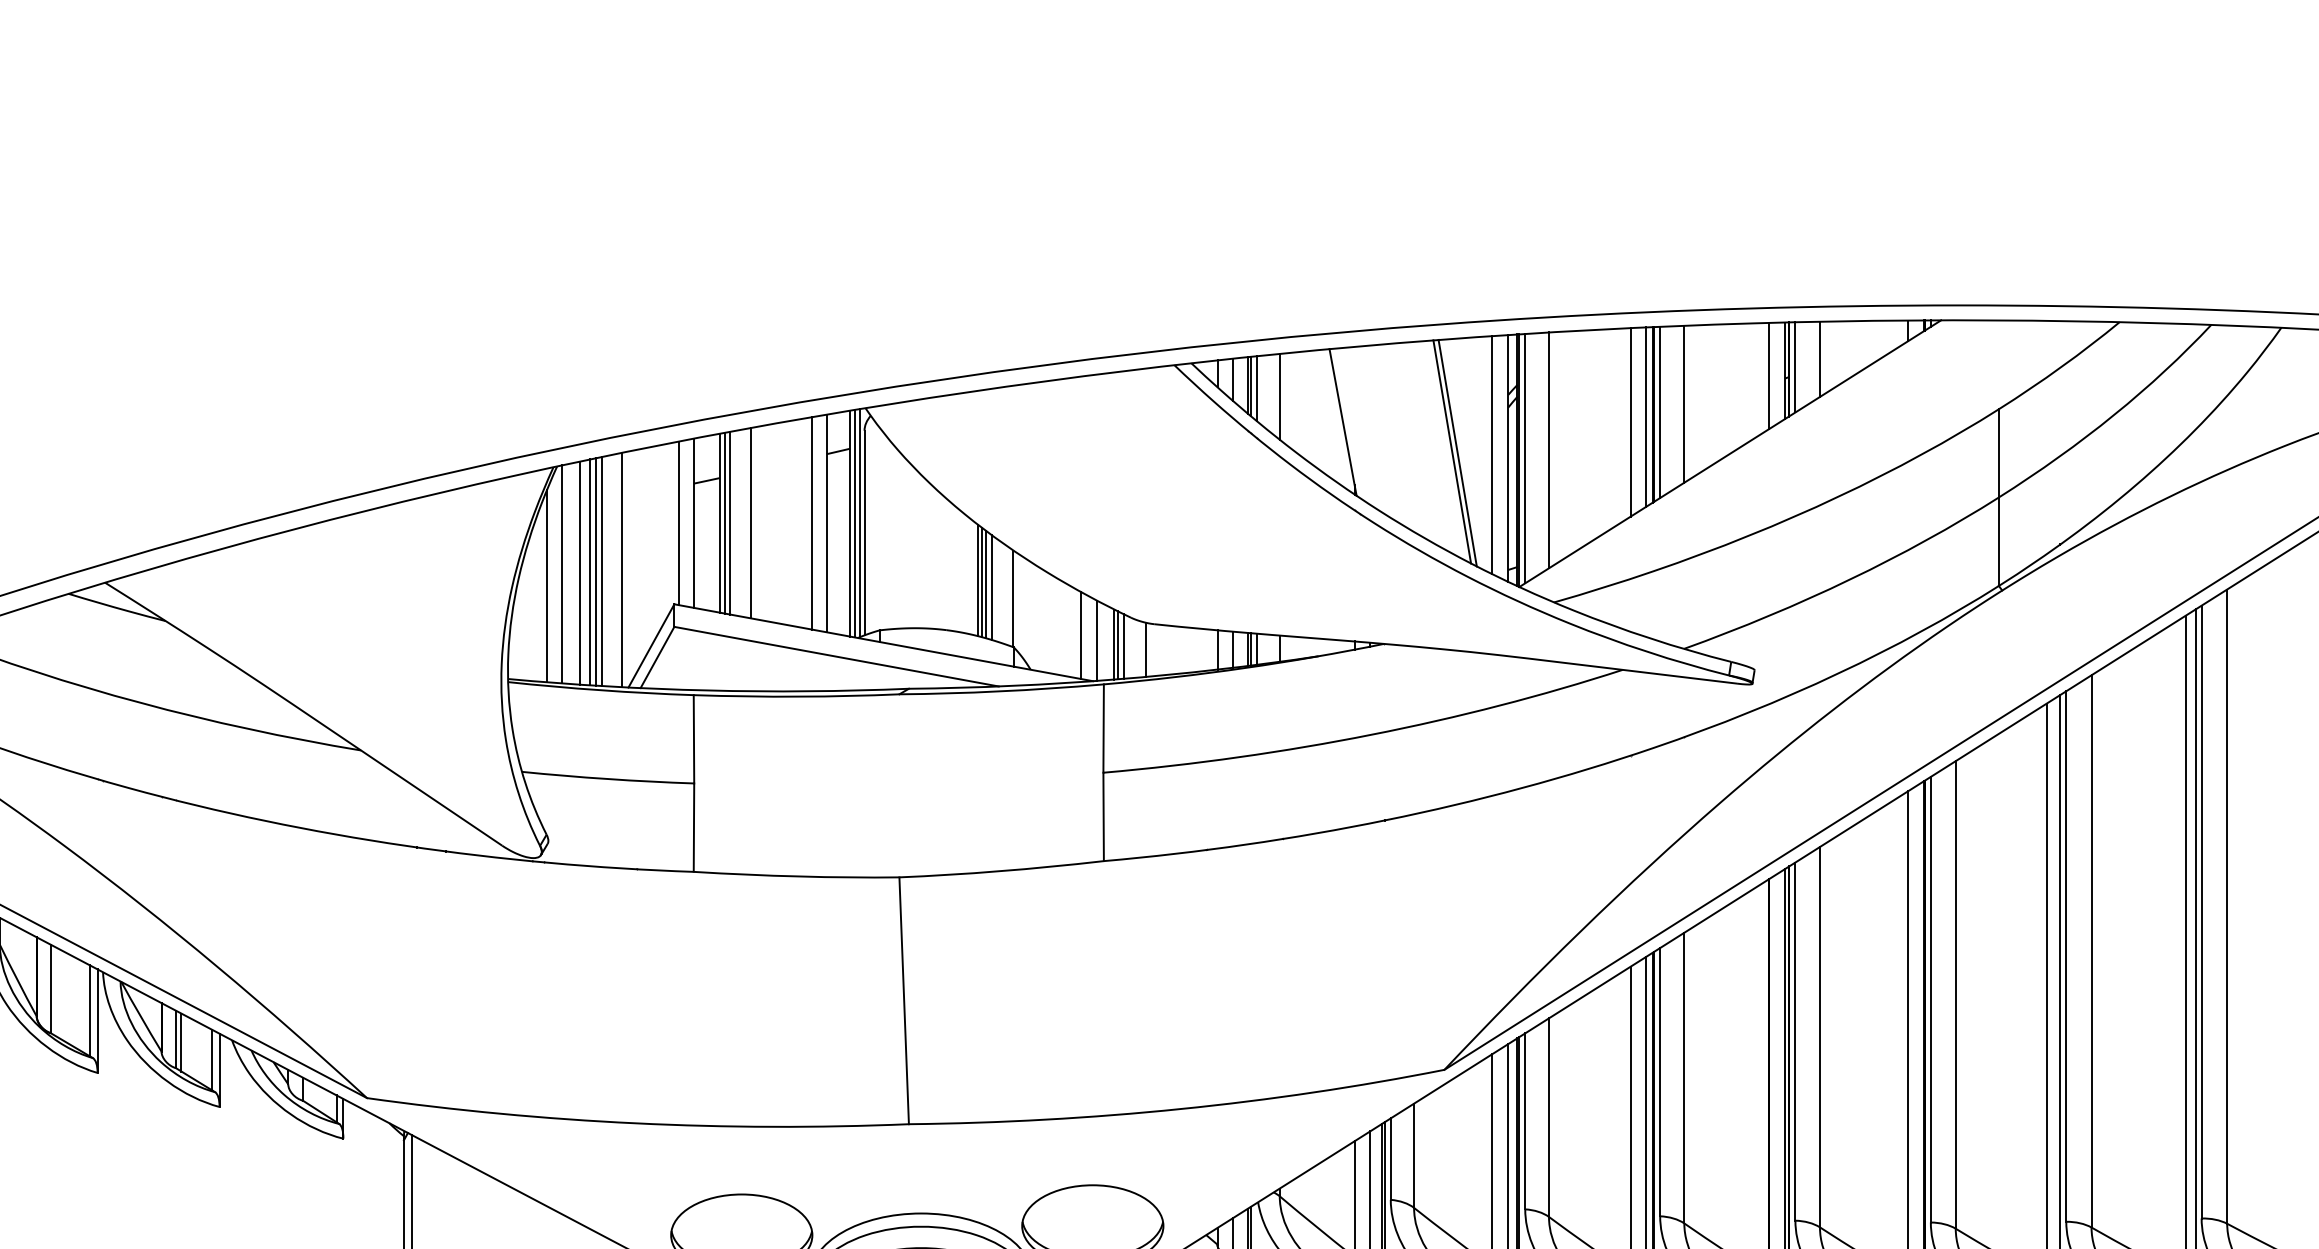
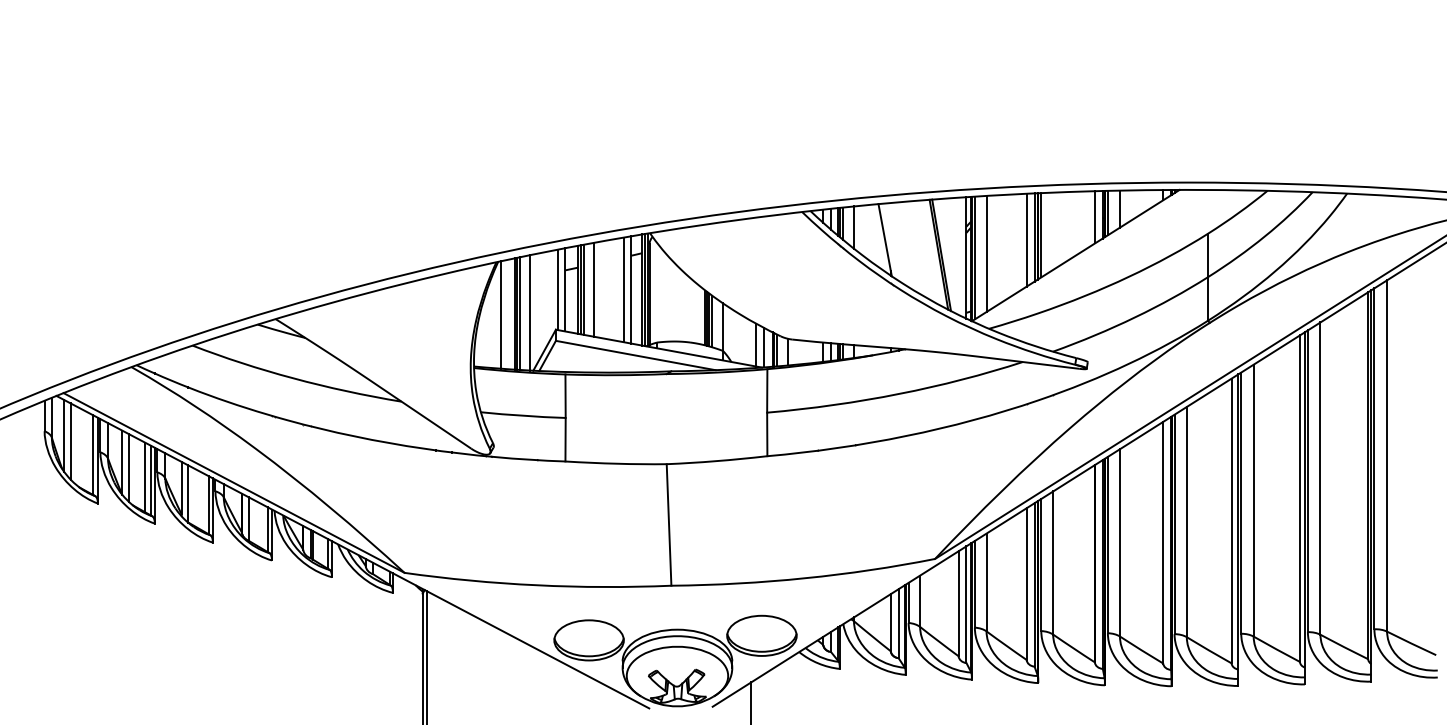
line: (1684, 402) -> (1053, 230), removed
line: (1492, 453) -> (958, 255), removed
line: (580, 573) -> (509, 314), removed
line: (547, 585) -> (493, 320), removed

